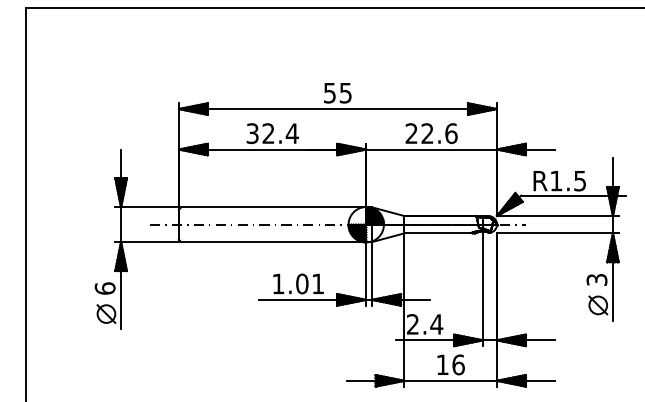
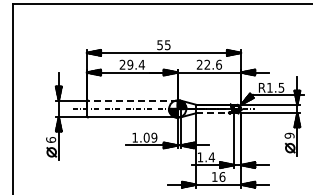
text: (260, 132) -> (126, 64), 32.4 -> 29.4
line: (273, 207) -> (132, 100), solid -> dashed
line: (440, 233) -> (213, 113), solid -> dashed
text: (596, 279) -> (289, 135), 3 -> 9
text: (318, 283) -> (154, 137), 1.01 -> 1.09
text: (411, 324) -> (199, 157), 2.4 -> 1.4

